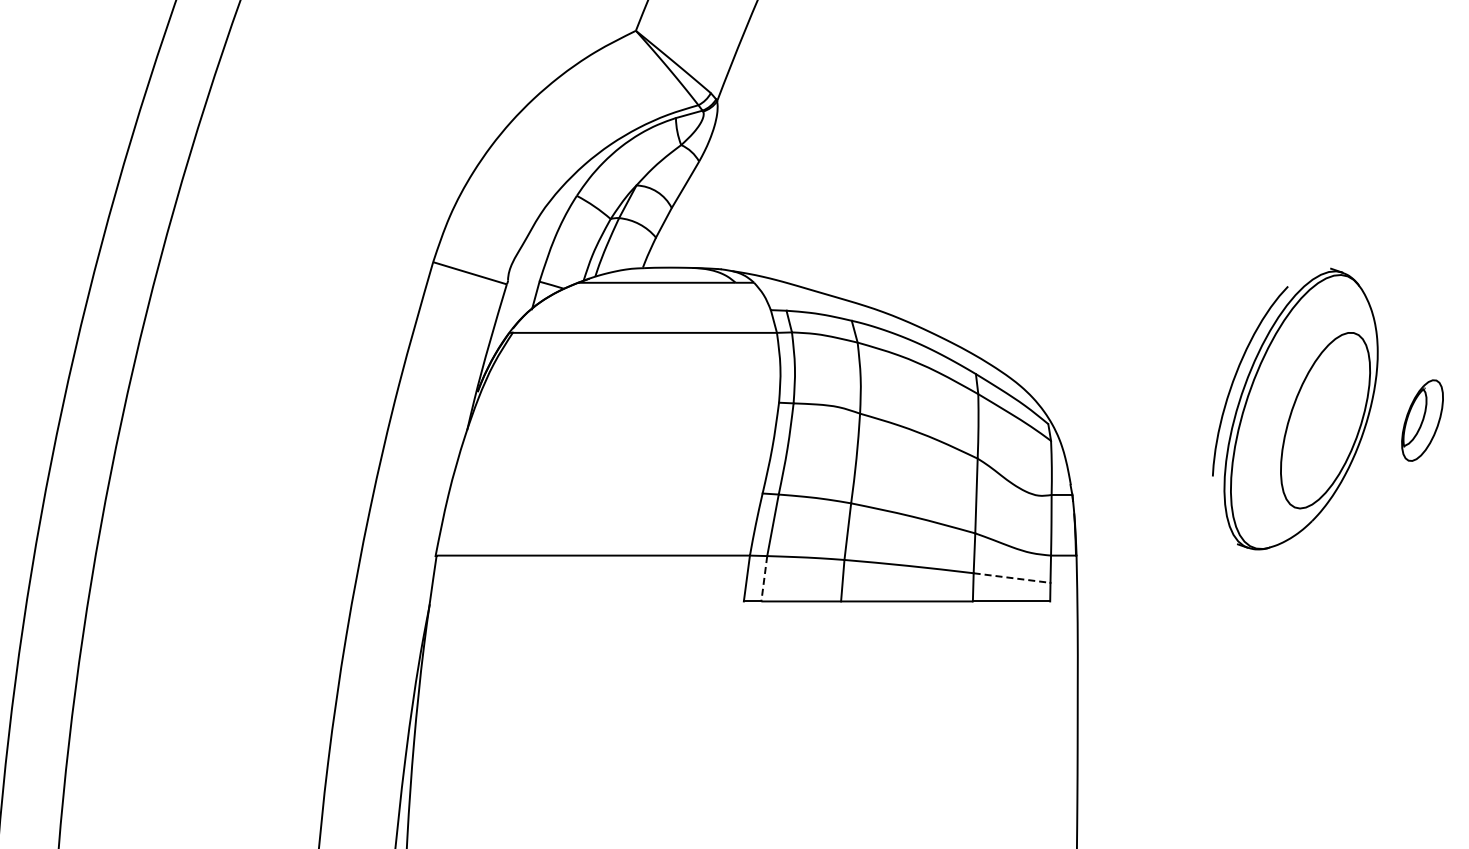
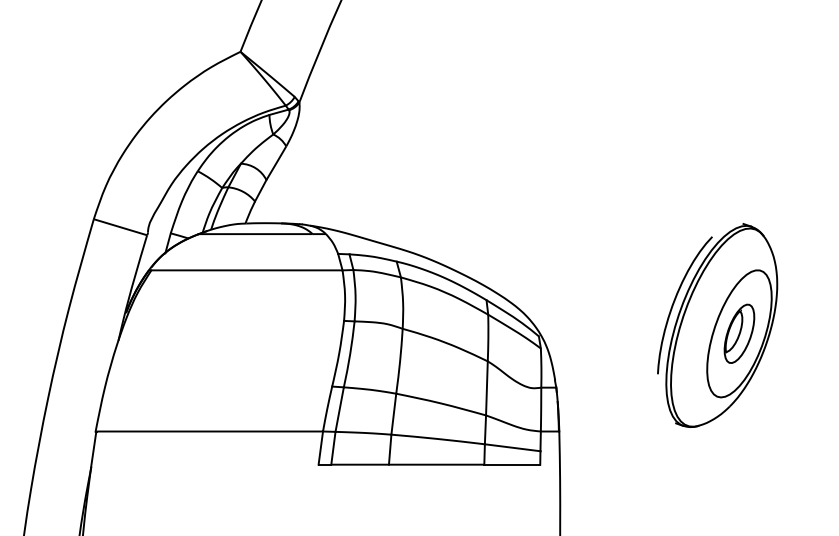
part: (1422, 420) -> (739, 333), moved
line: (764, 578) -> (333, 448), dashed -> solid
line: (1012, 578) -> (512, 448), dashed -> solid

